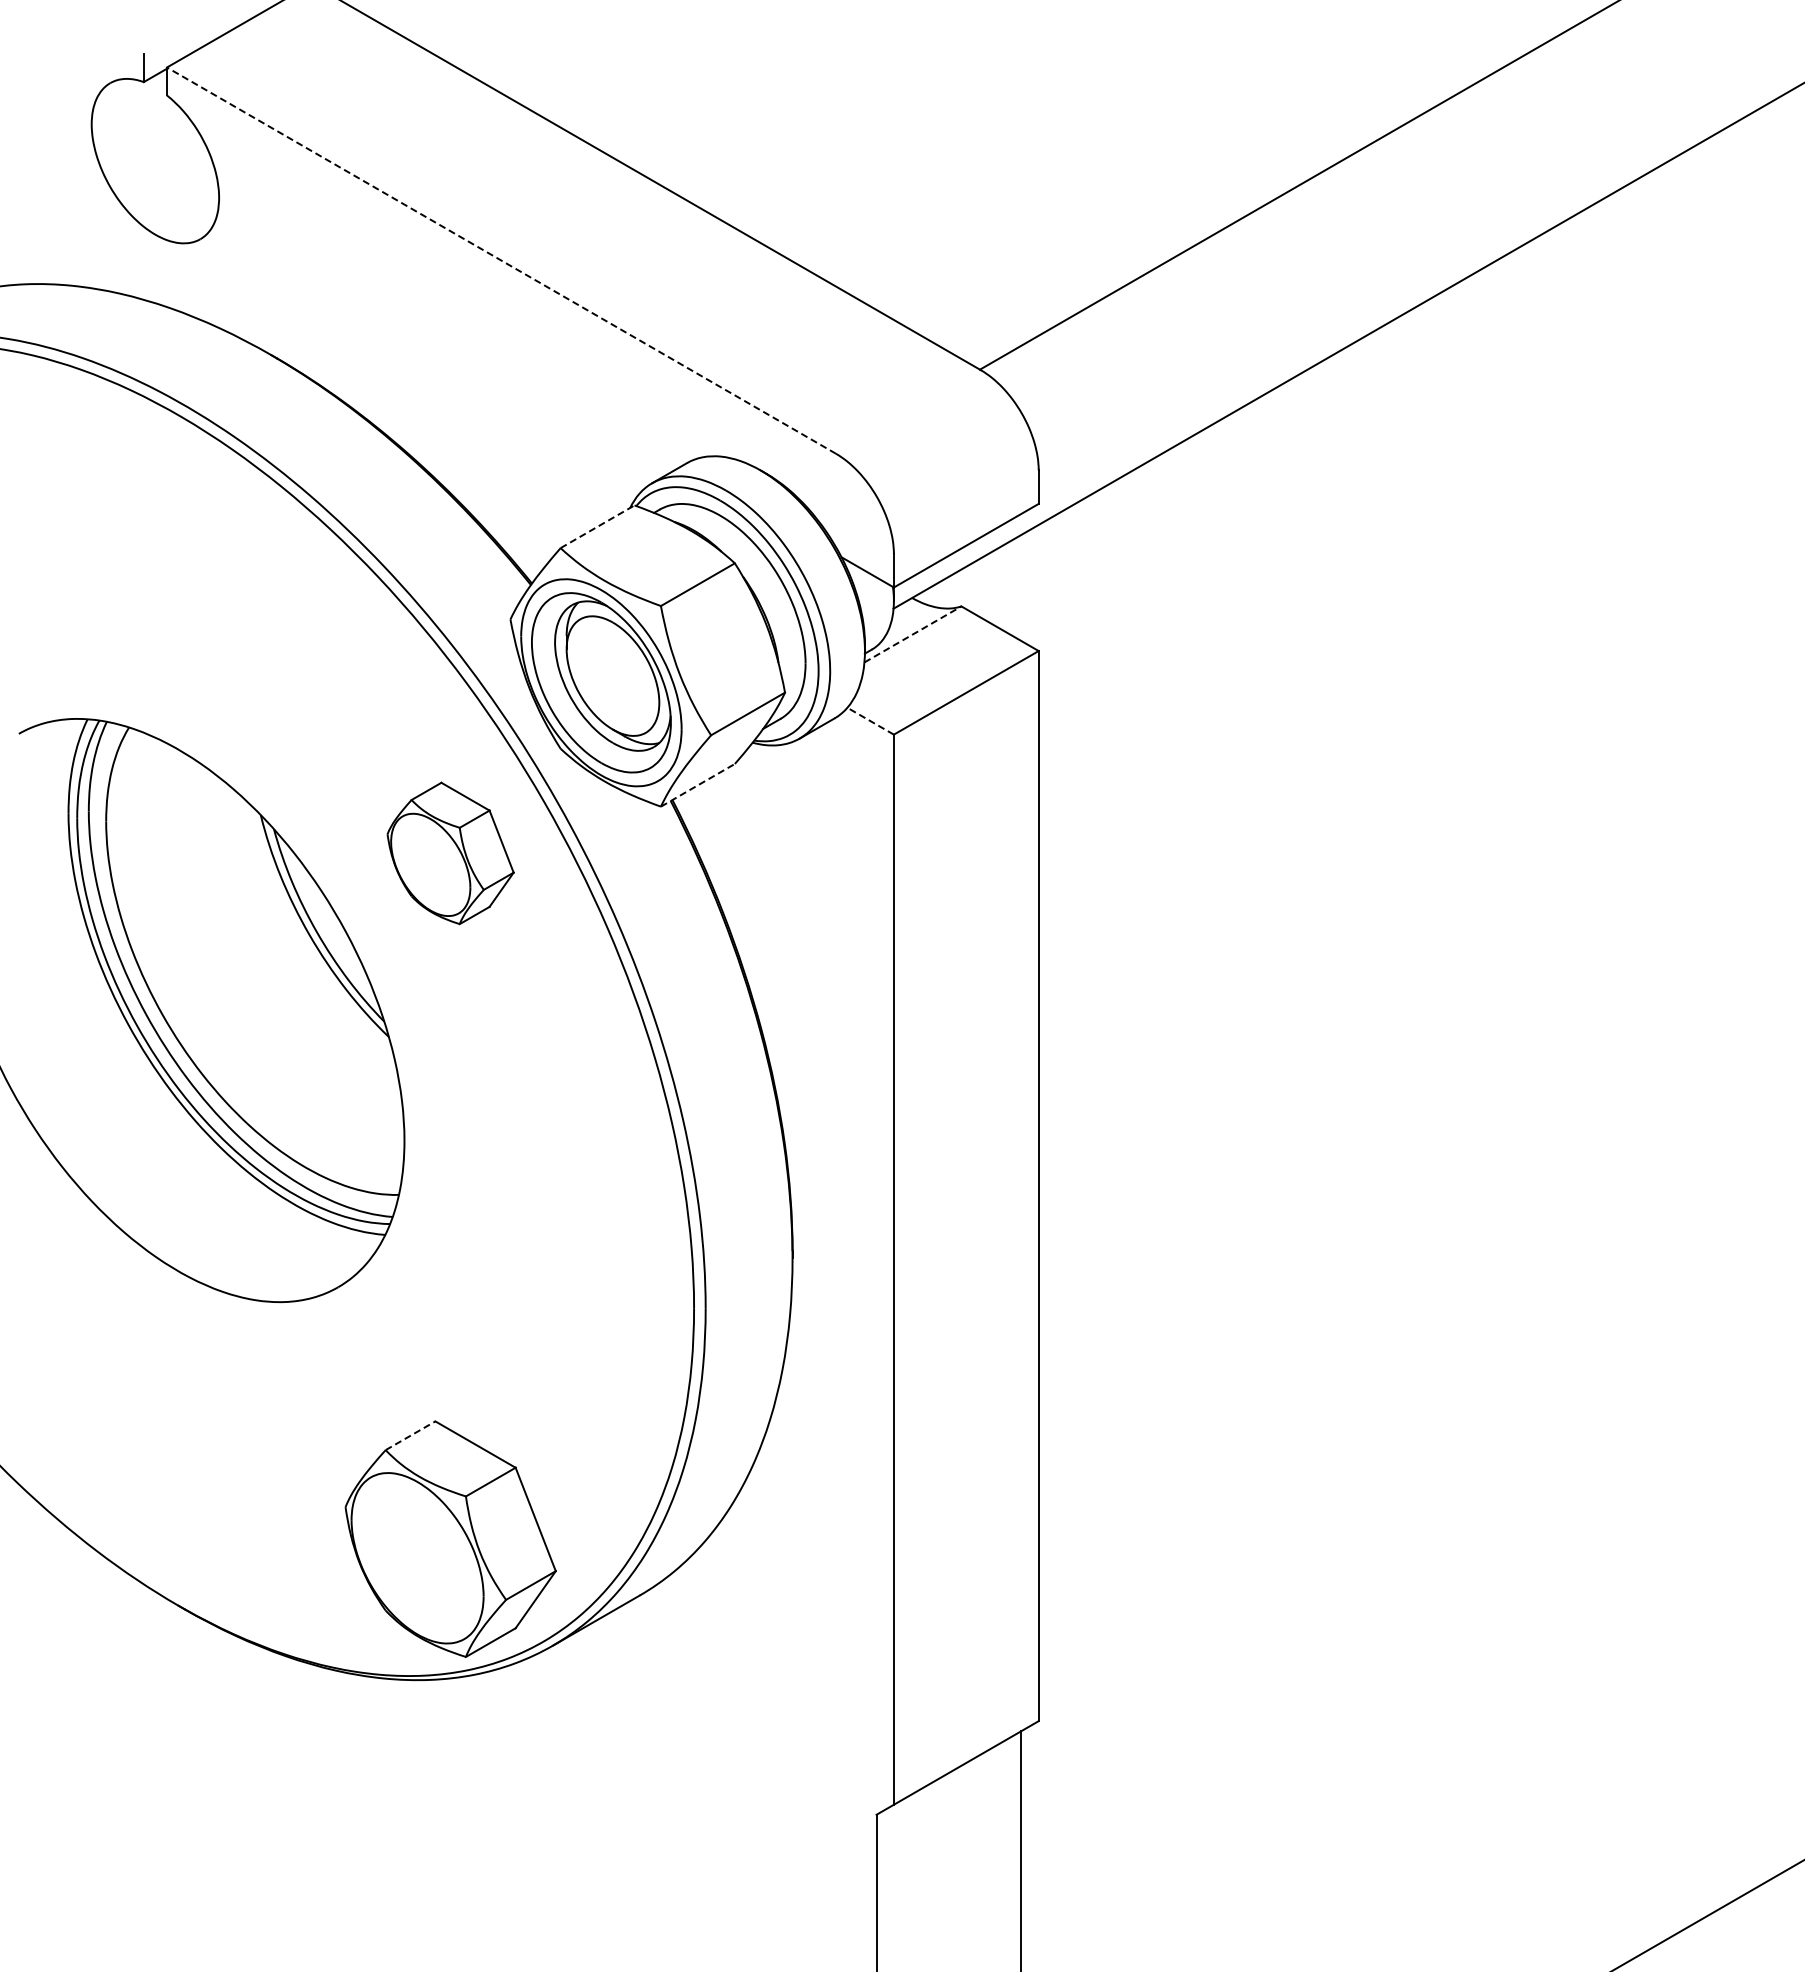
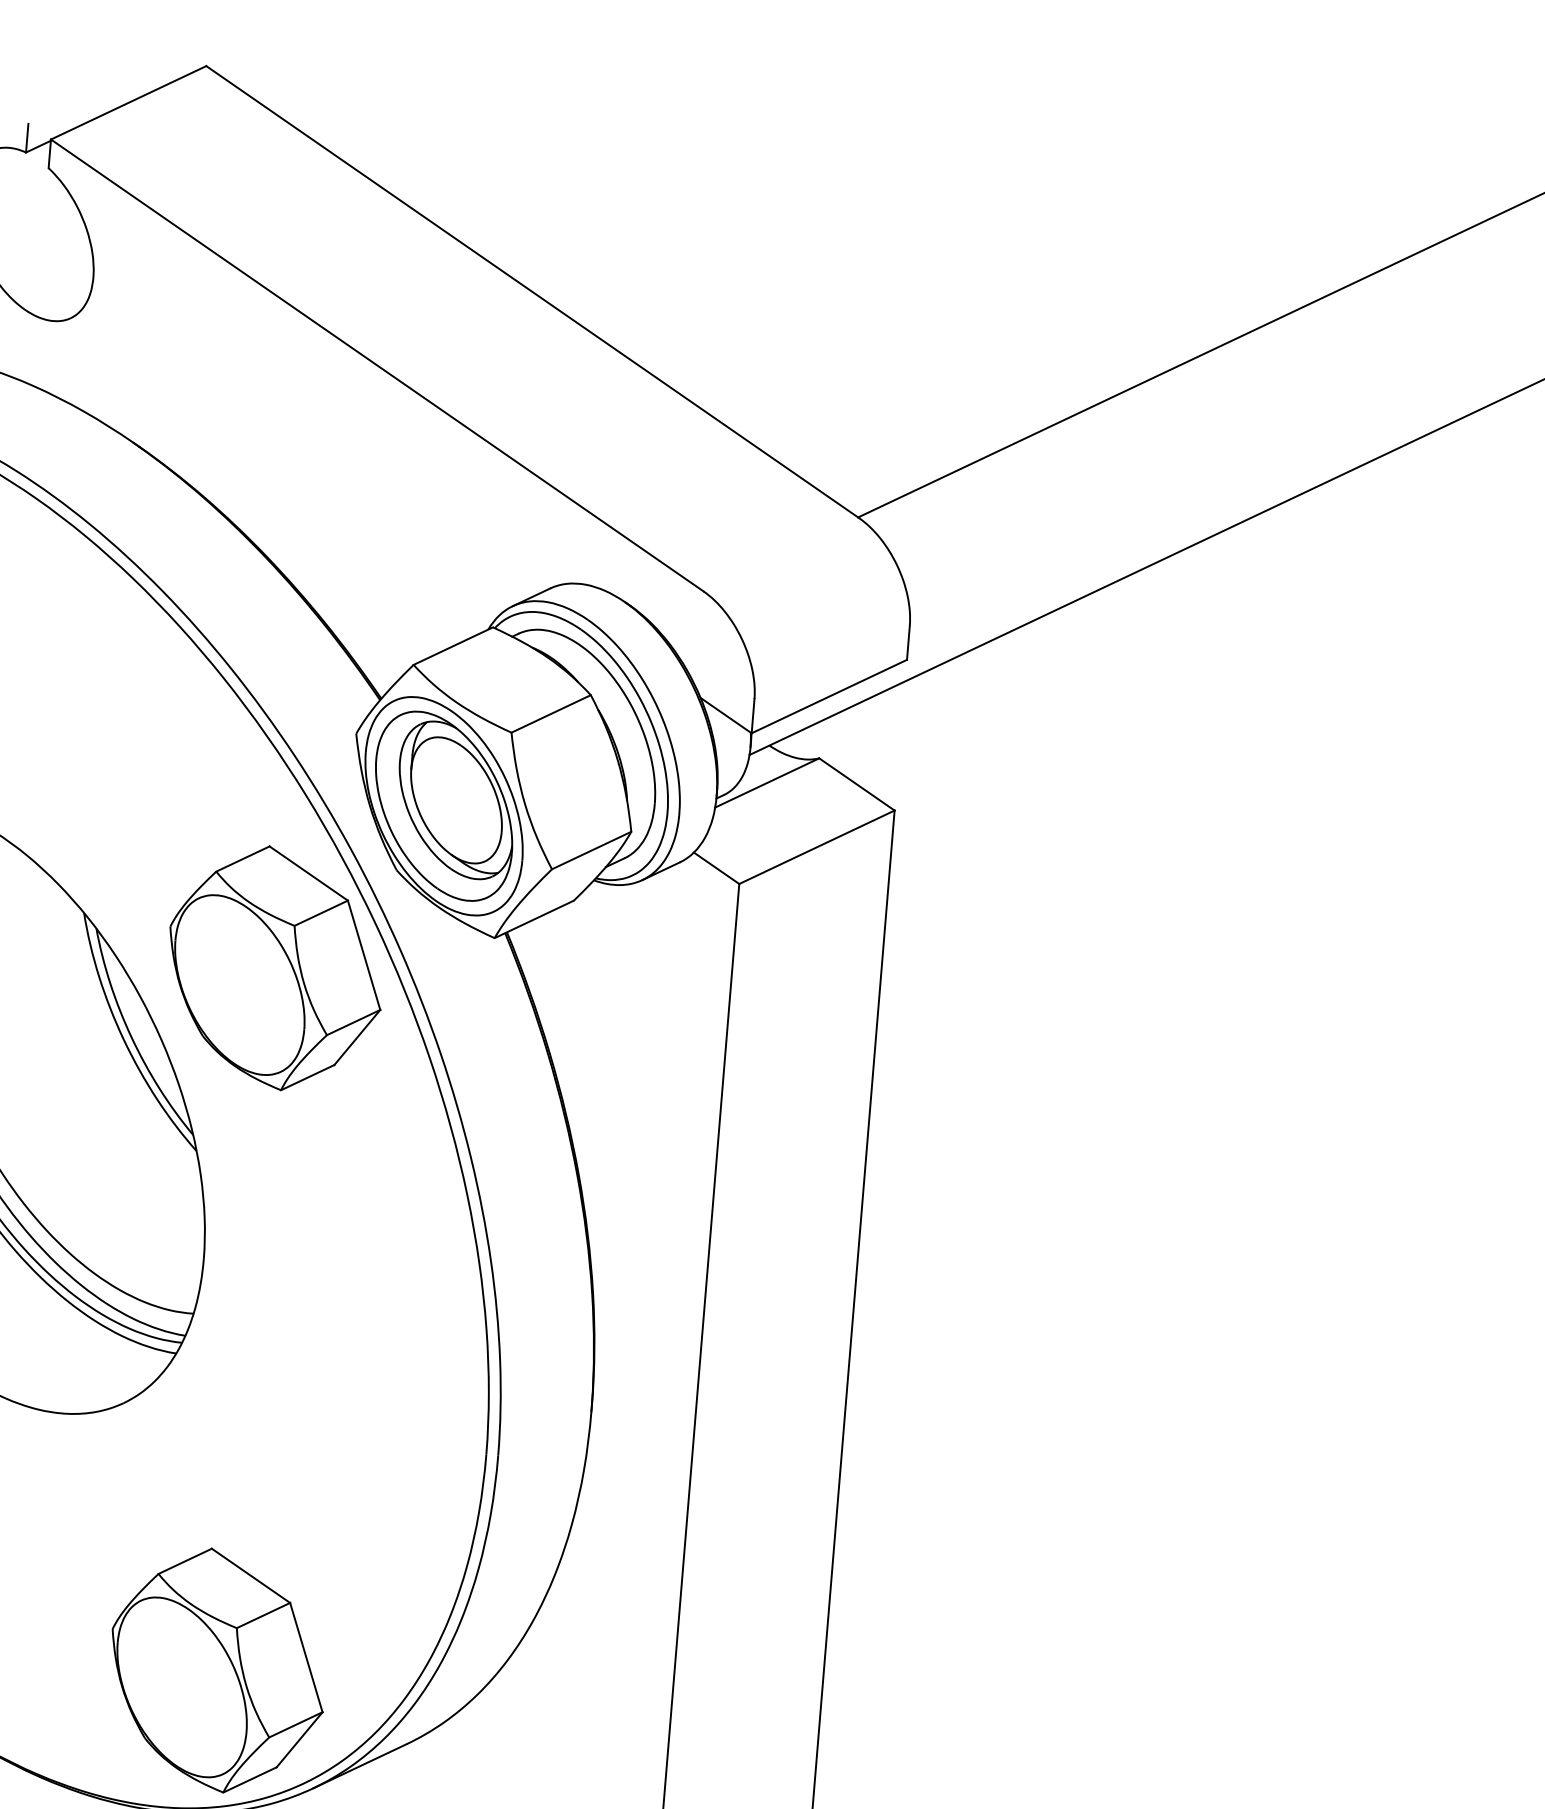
line: (501, 260) -> (377, 365), dashed -> solid
line: (597, 526) -> (453, 645), dashed -> solid
line: (912, 634) -> (766, 782), dashed -> solid
line: (870, 721) -> (716, 868), dashed -> solid
line: (697, 785) -> (533, 919), dashed -> solid
part: (450, 853) -> (275, 968), size x1.67
line: (410, 1435) -> (185, 1561), dashed -> solid

